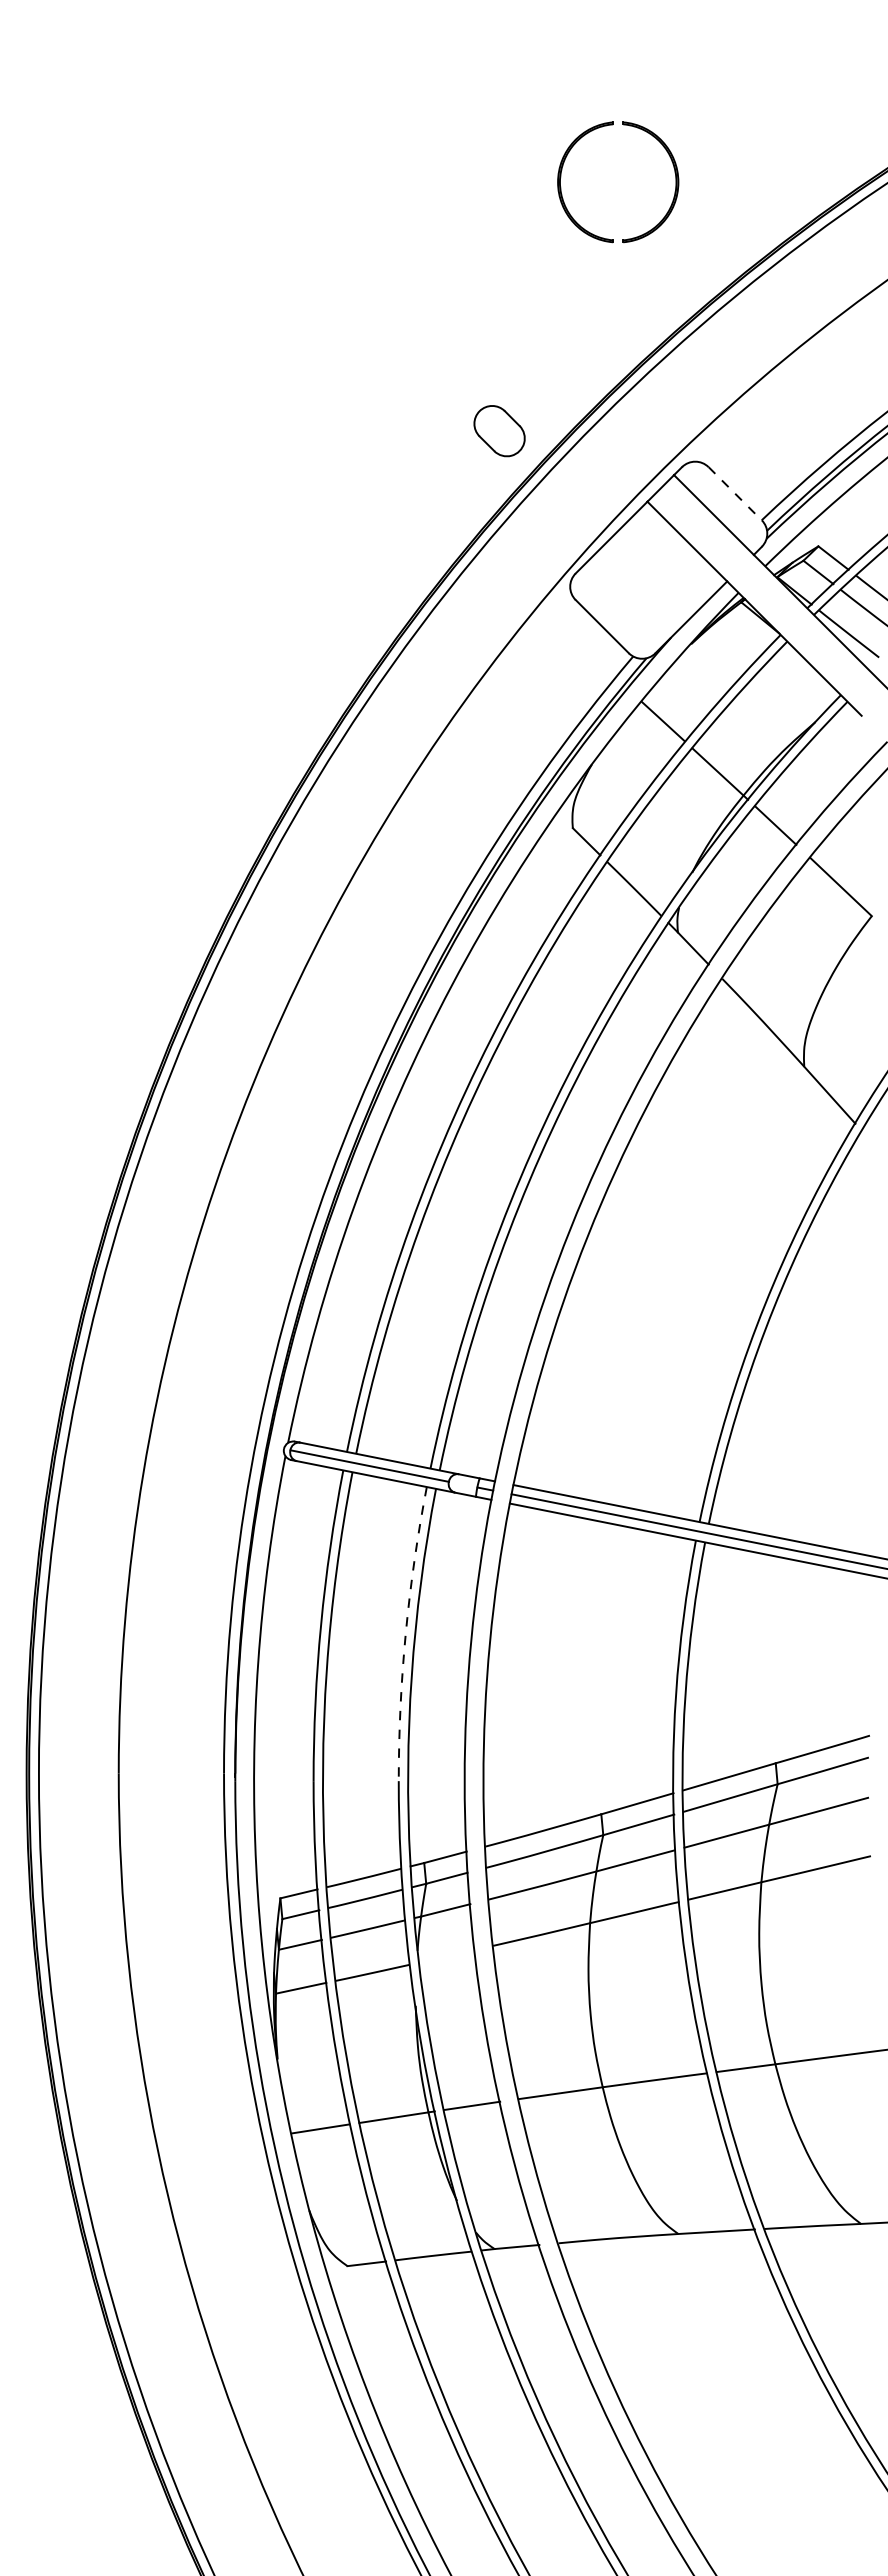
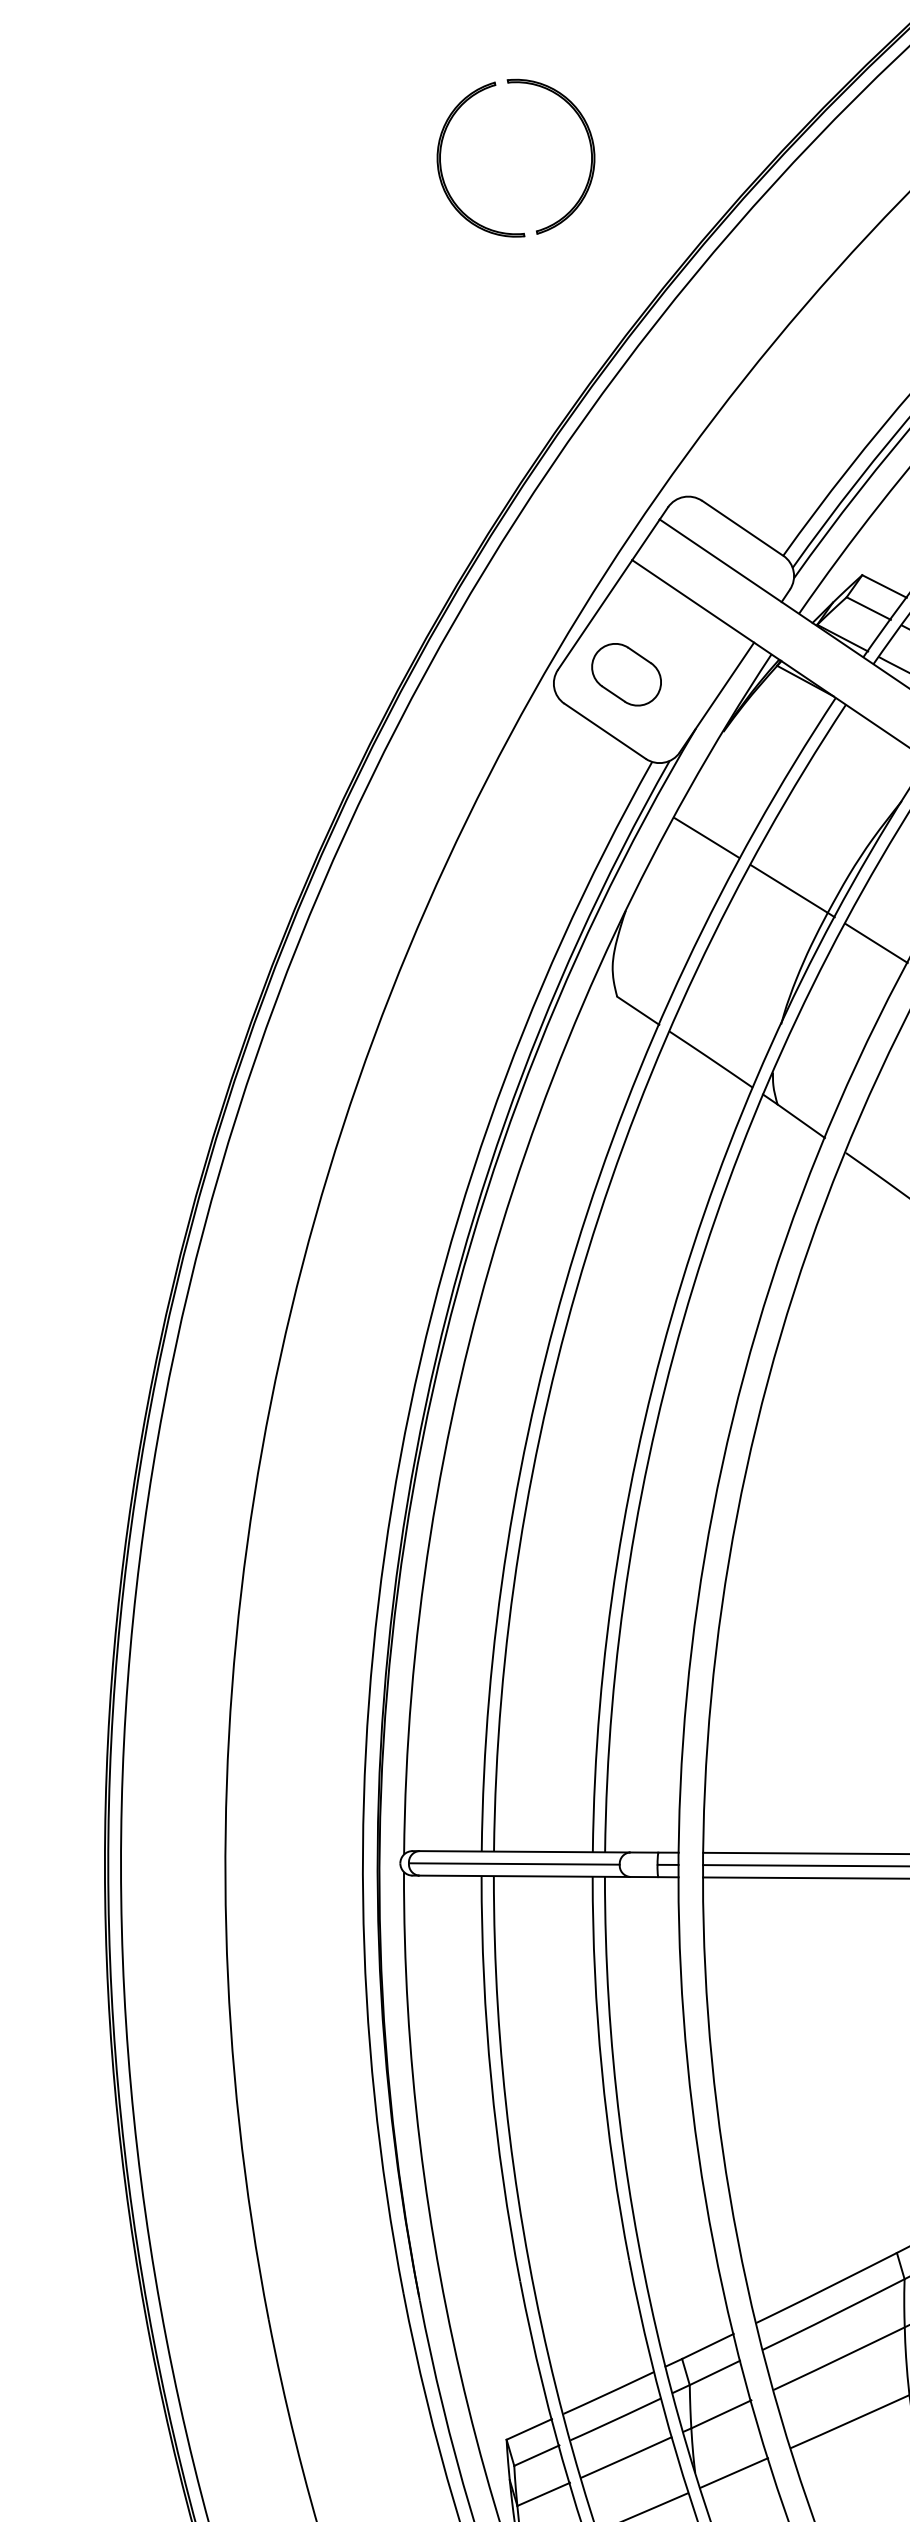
part: (499, 431) -> (626, 675), moved
line: (735, 493) -> (743, 527), dashed -> solid
arc: (405, 1633) -> (601, 2069), dashed -> solid
line: (446, 1956) -> (733, 2473), added

